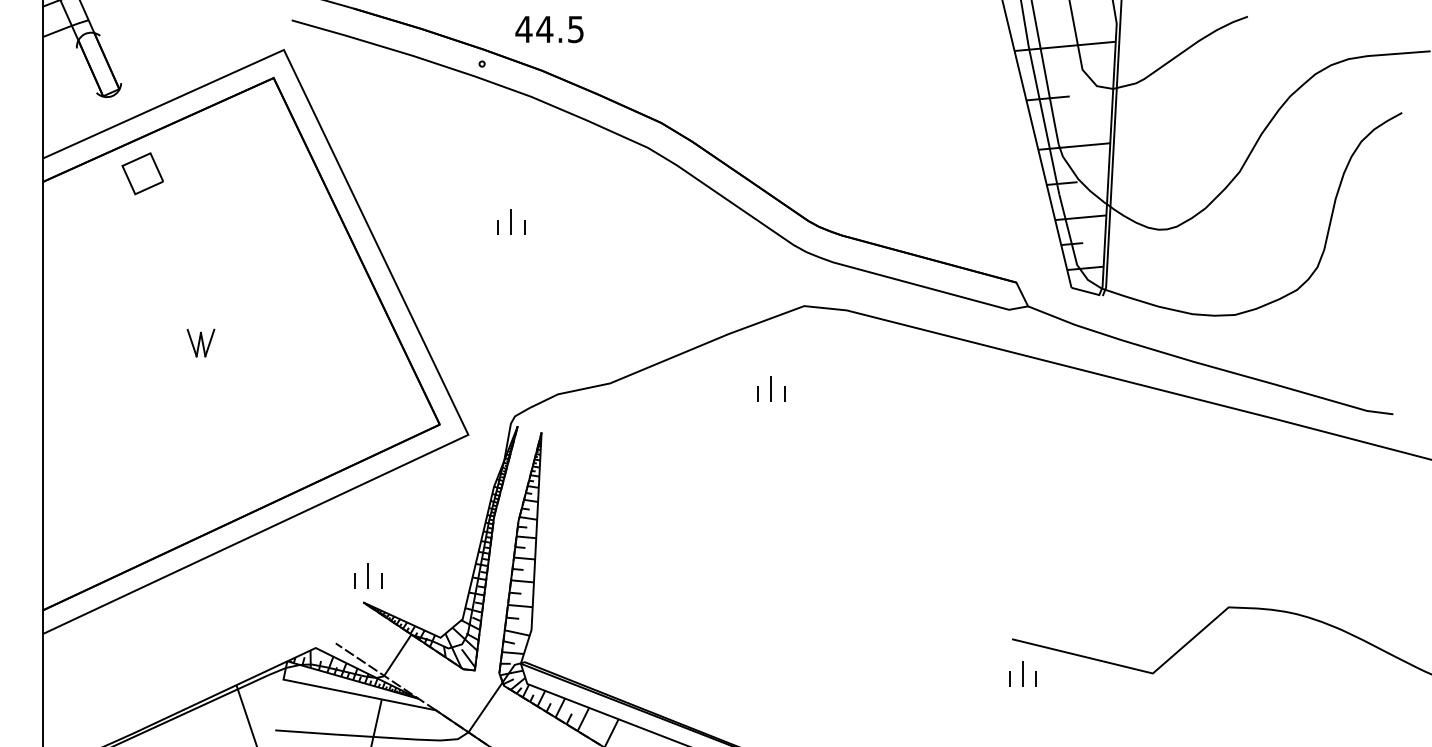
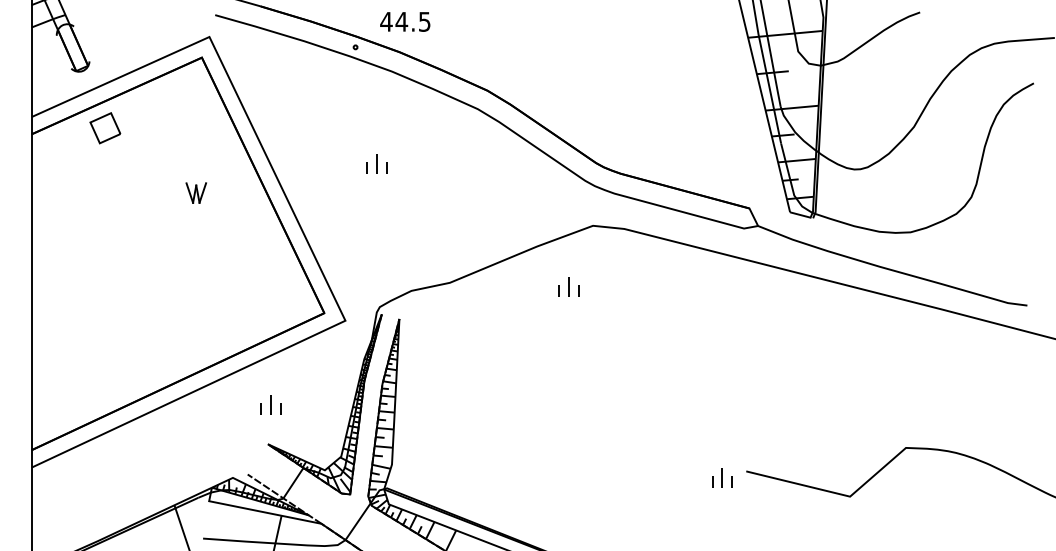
part: (199, 342) -> (195, 192), moved
part: (368, 575) -> (270, 404), moved
part: (1023, 673) -> (722, 477), moved

